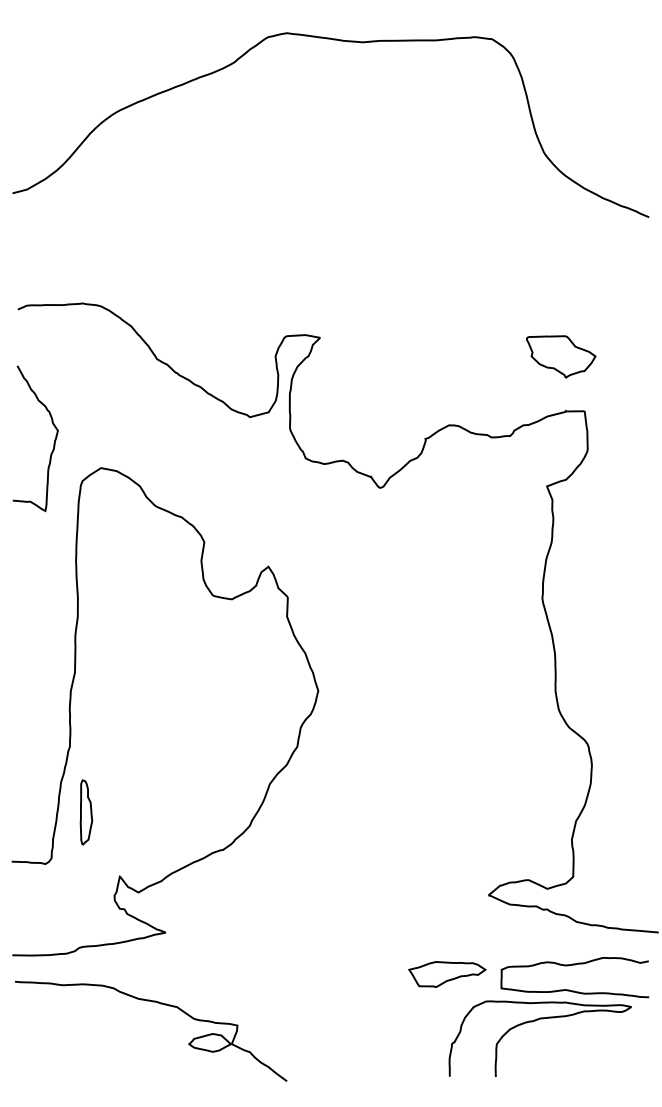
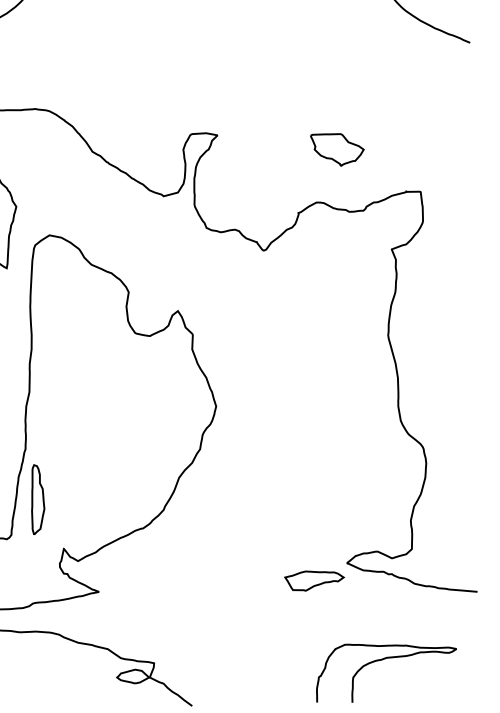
part: (561, 356) -> (337, 149), moved
part: (86, 812) -> (38, 499), size x1.4
curve: (574, 965) -> (412, 617), removed
part: (447, 974) -> (314, 581), moved

